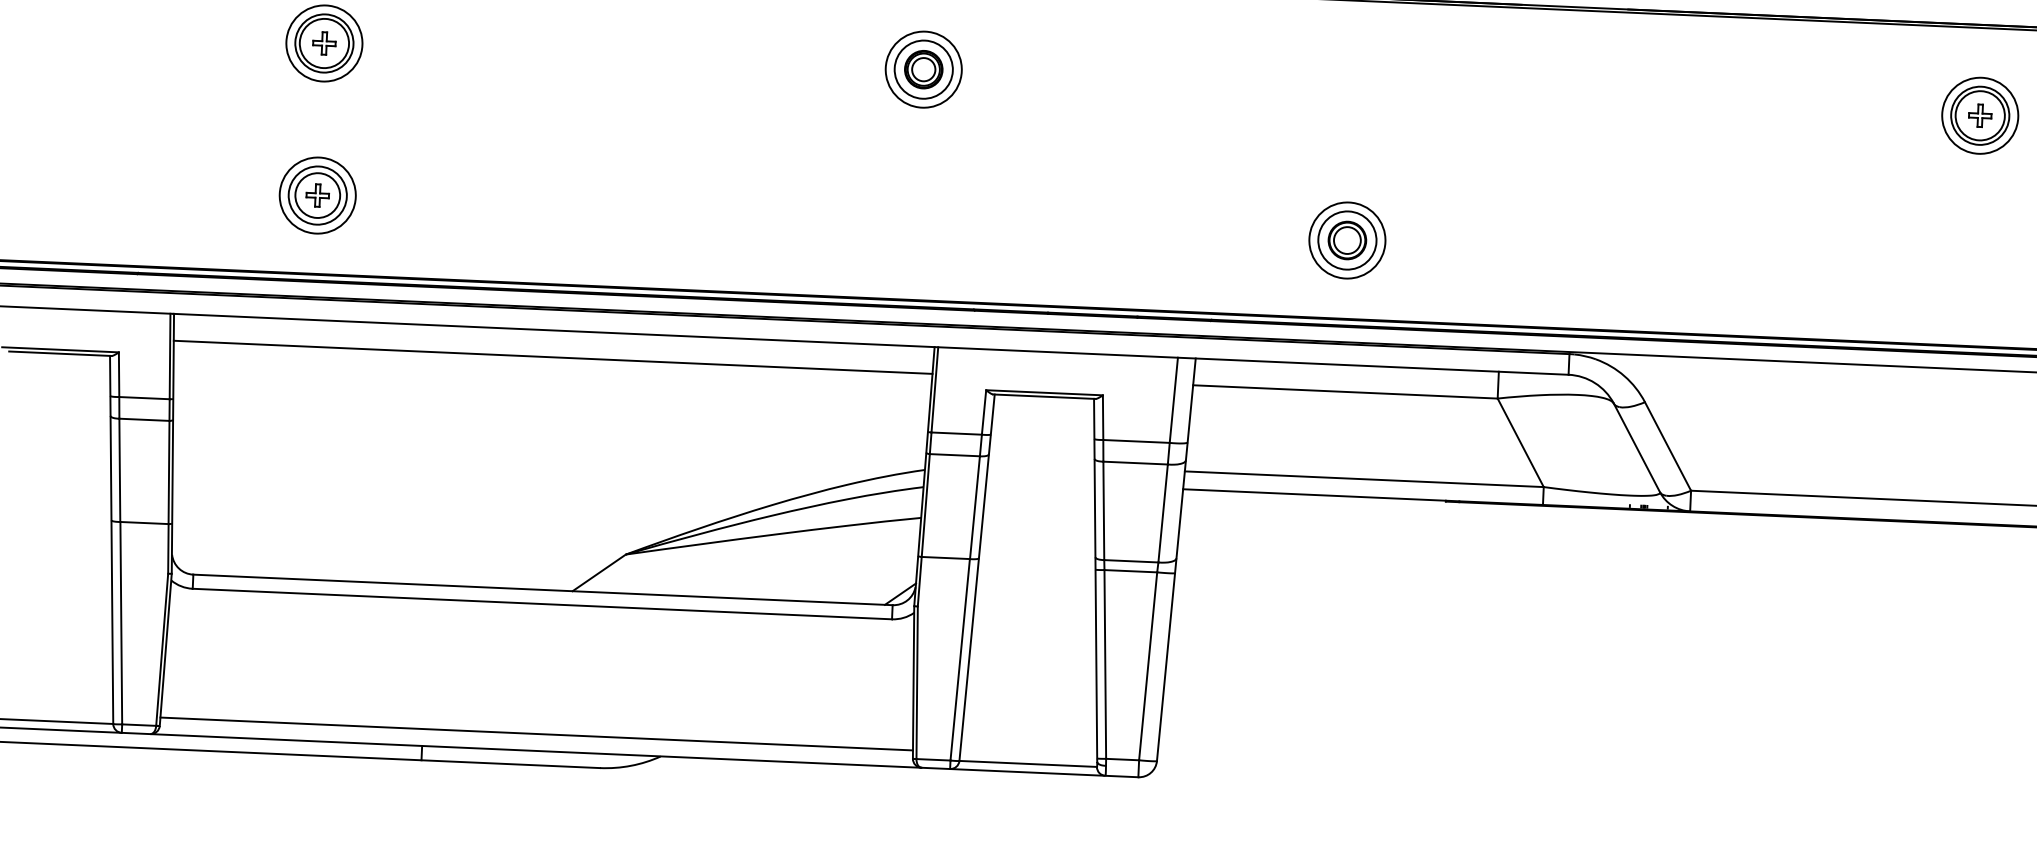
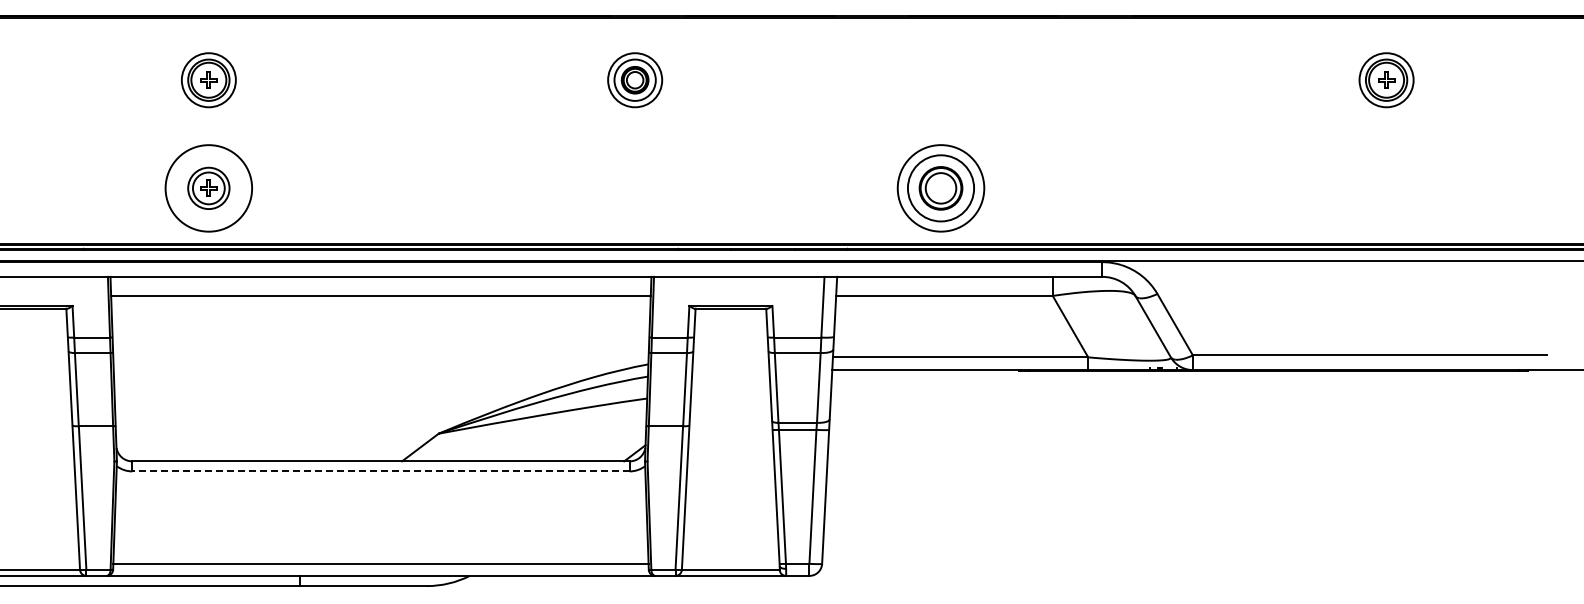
circle: (317, 195) -> (208, 188), size x1.6
part: (1347, 240) -> (941, 188), size x1.6
line: (541, 604) -> (380, 471), solid -> dashed

